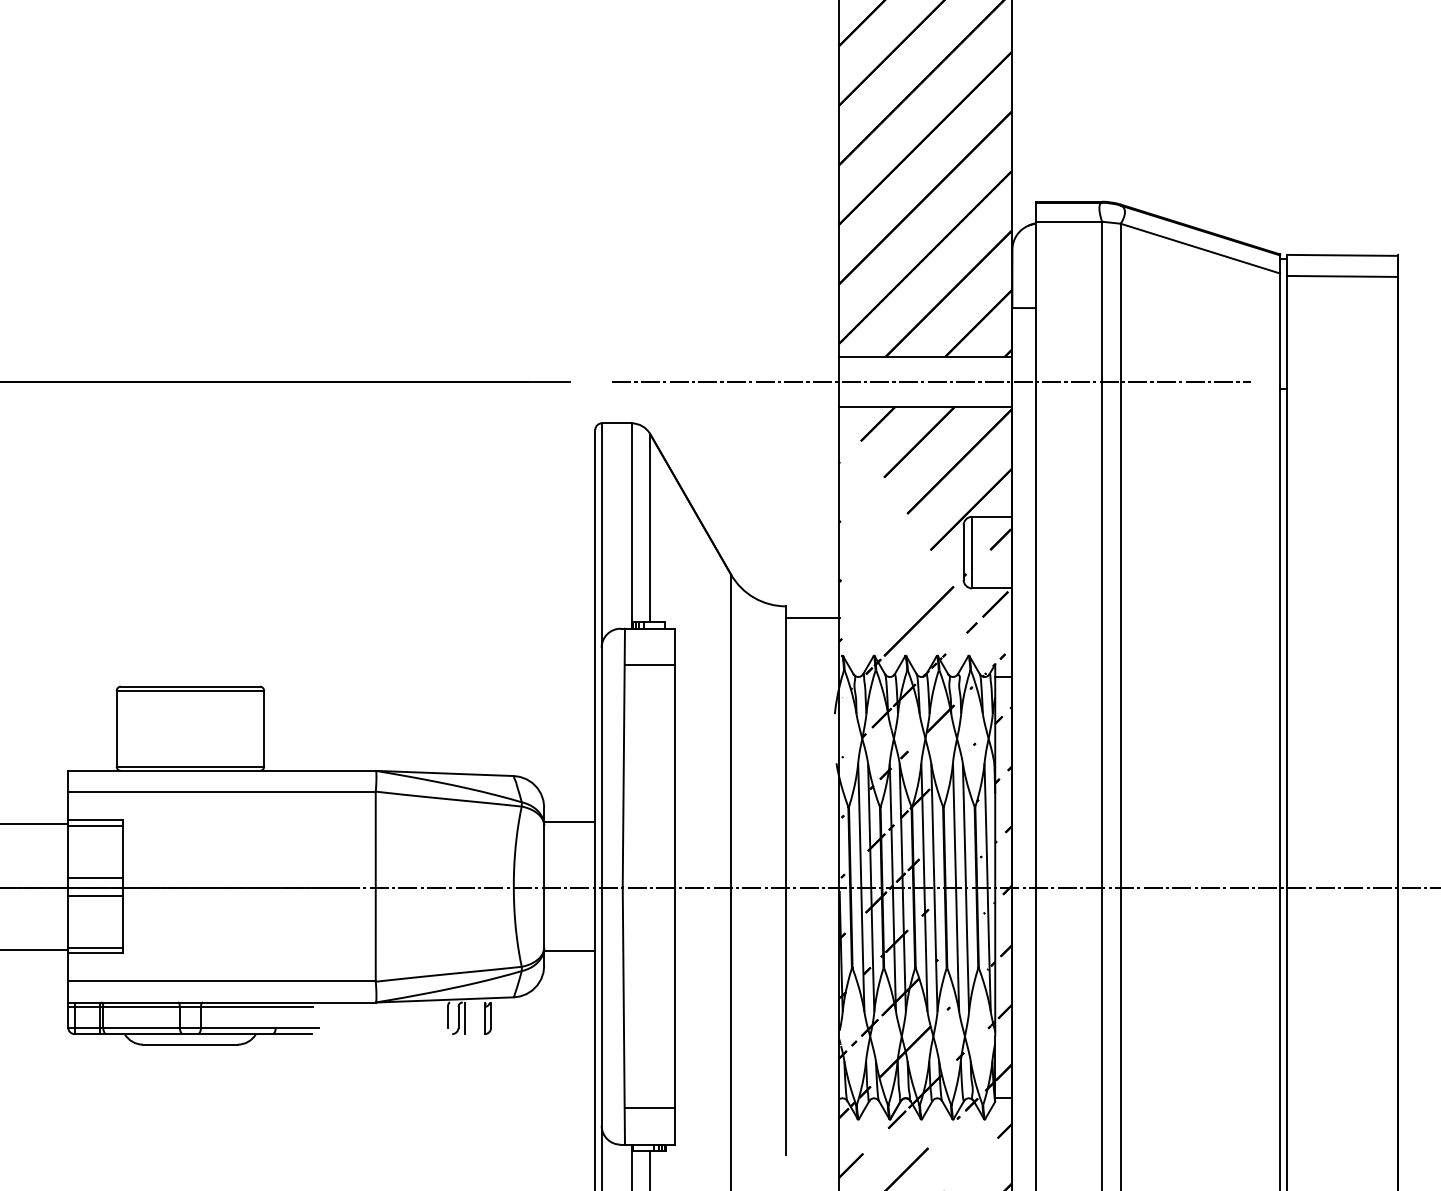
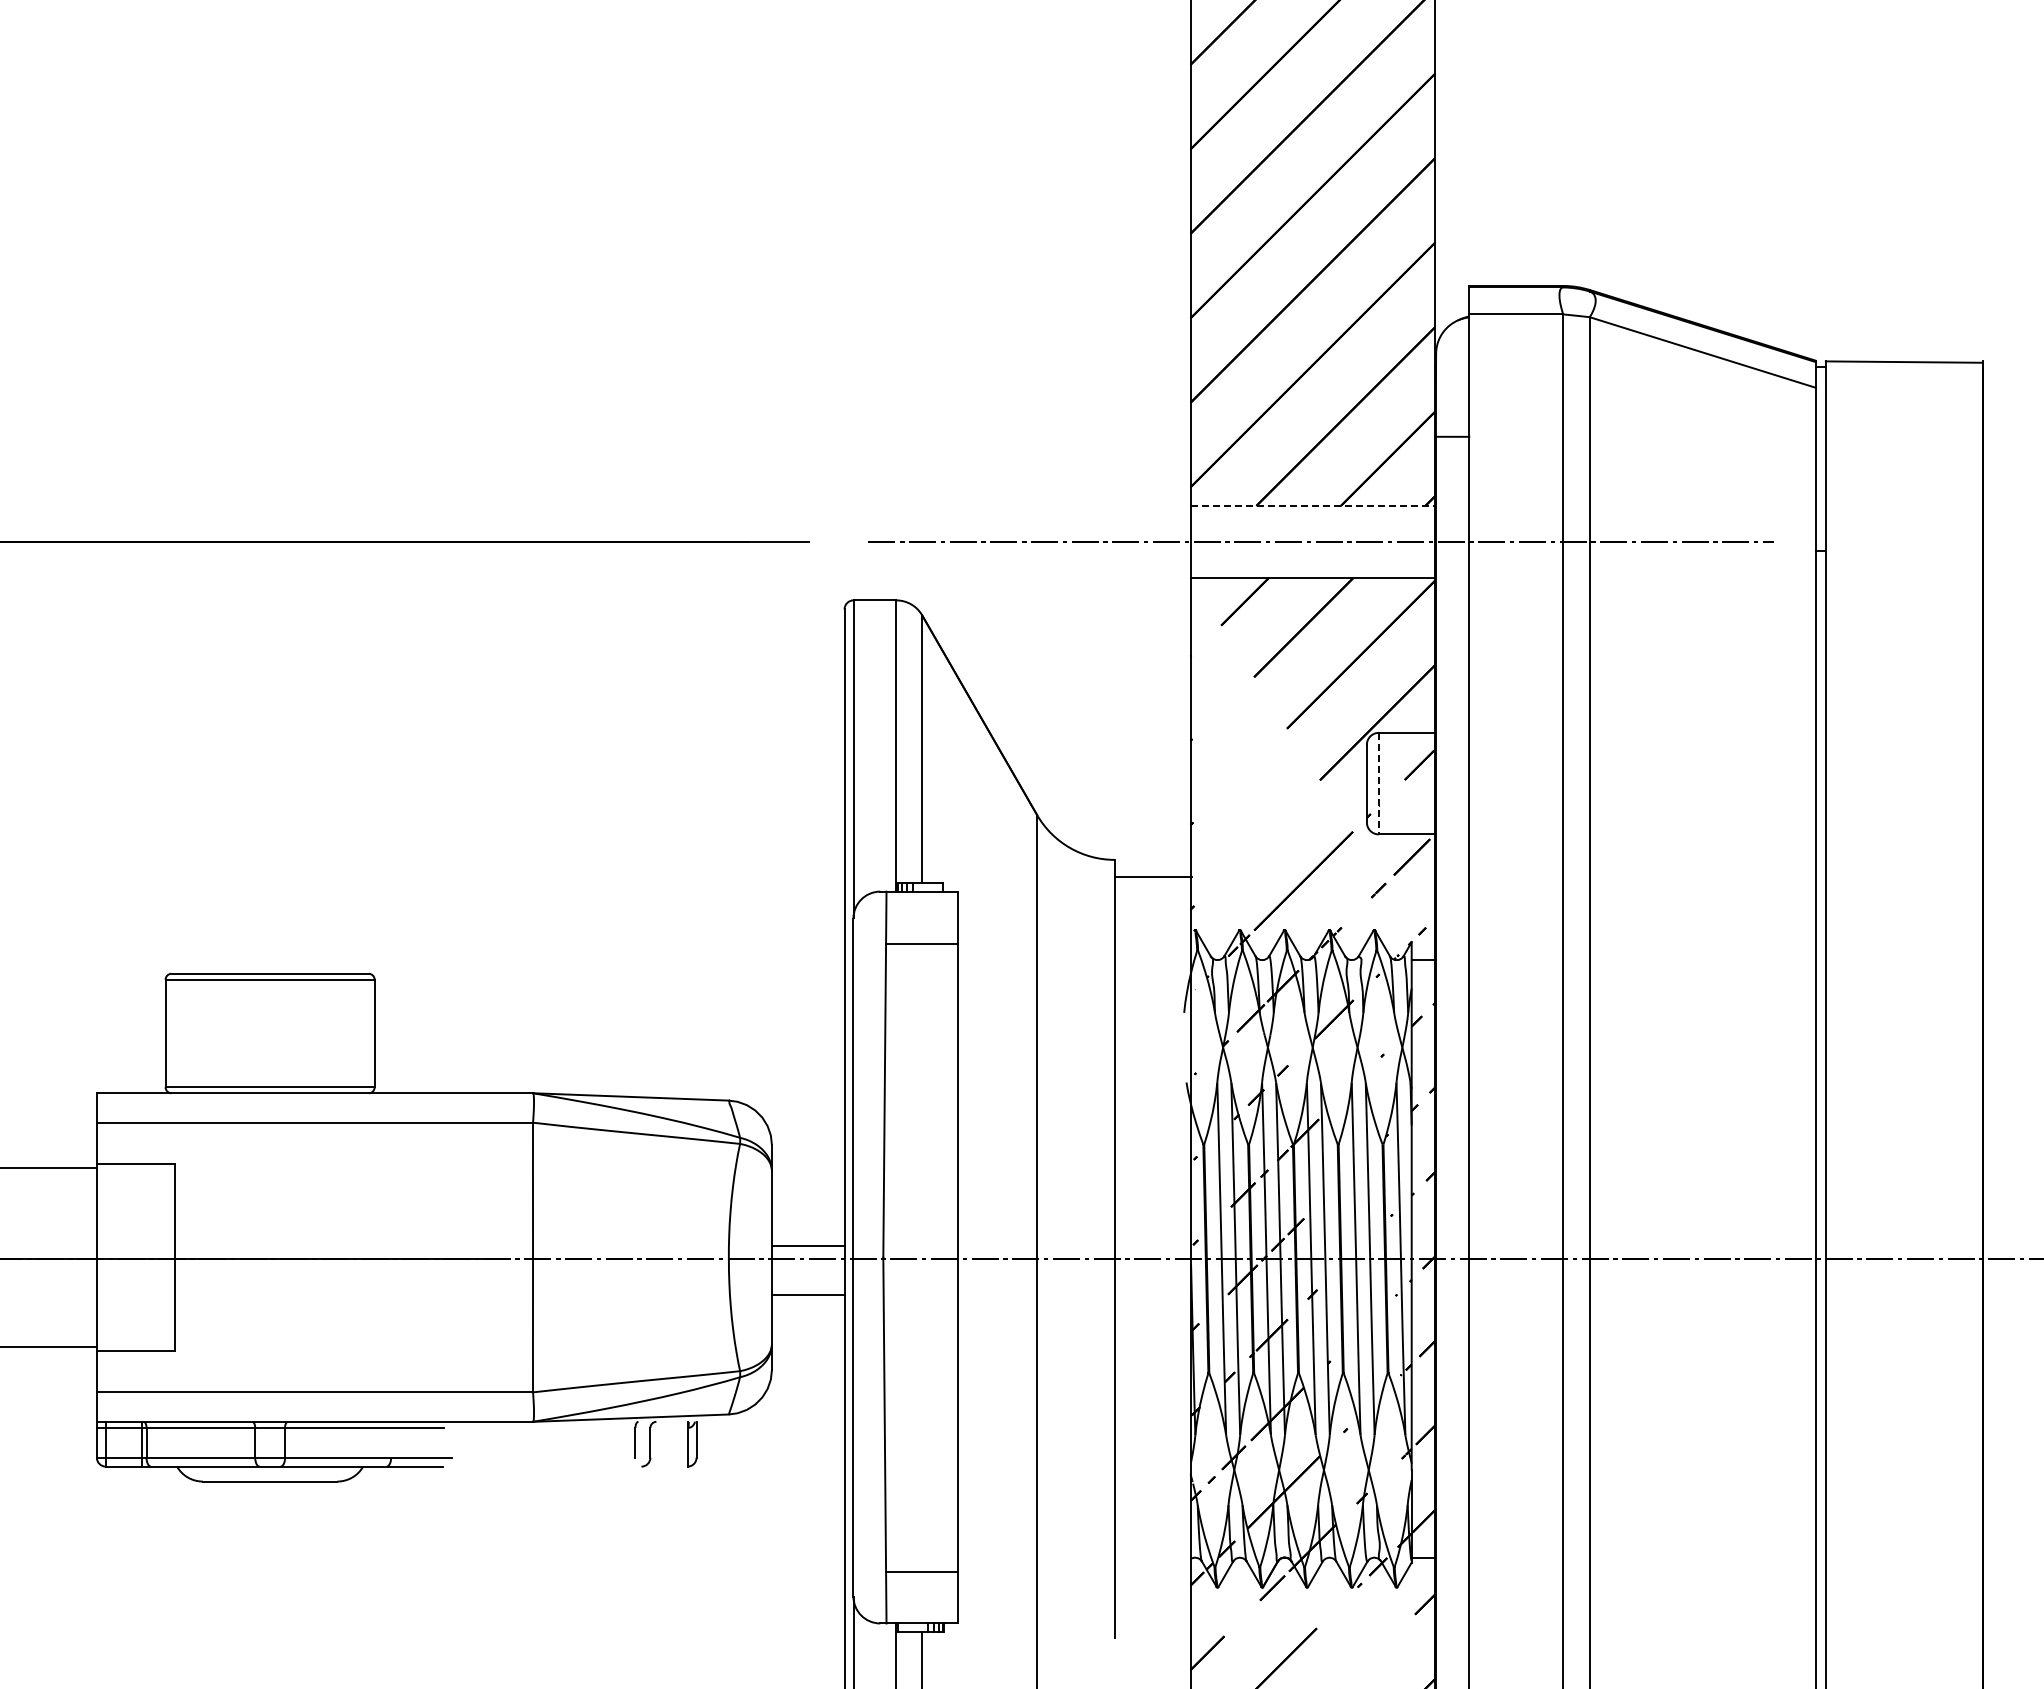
line: (1341, 276) -> (1903, 391), removed
line: (926, 356) -> (1313, 505), solid -> dashed
line: (971, 552) -> (1378, 783), solid -> dashed
line: (569, 822) -> (807, 1246), moved
line: (95, 825) -> (135, 1170), removed
line: (95, 877) -> (135, 1244), removed
line: (95, 895) -> (135, 1270), removed
line: (95, 948) -> (135, 1344), removed
line: (569, 950) -> (807, 1294), moved
line: (464, 1017) -> (659, 1443), removed

